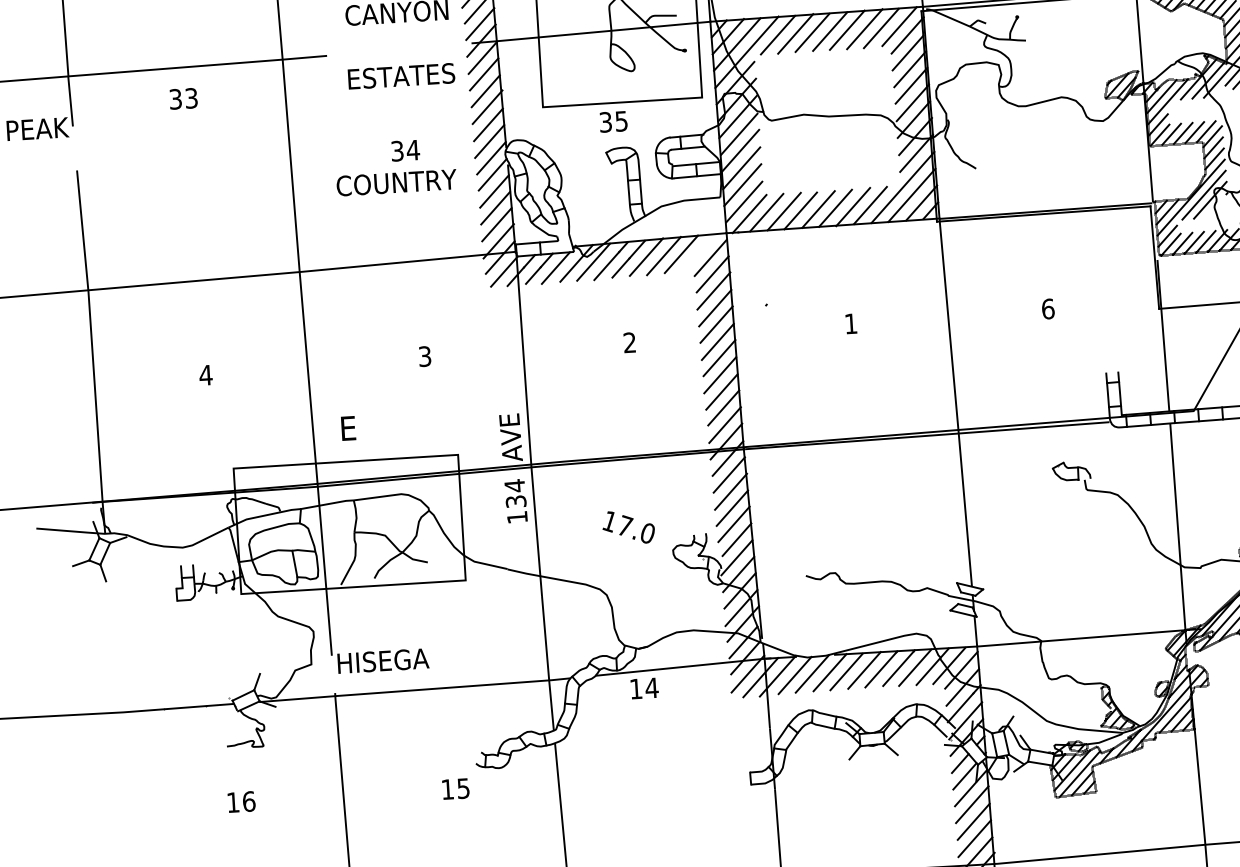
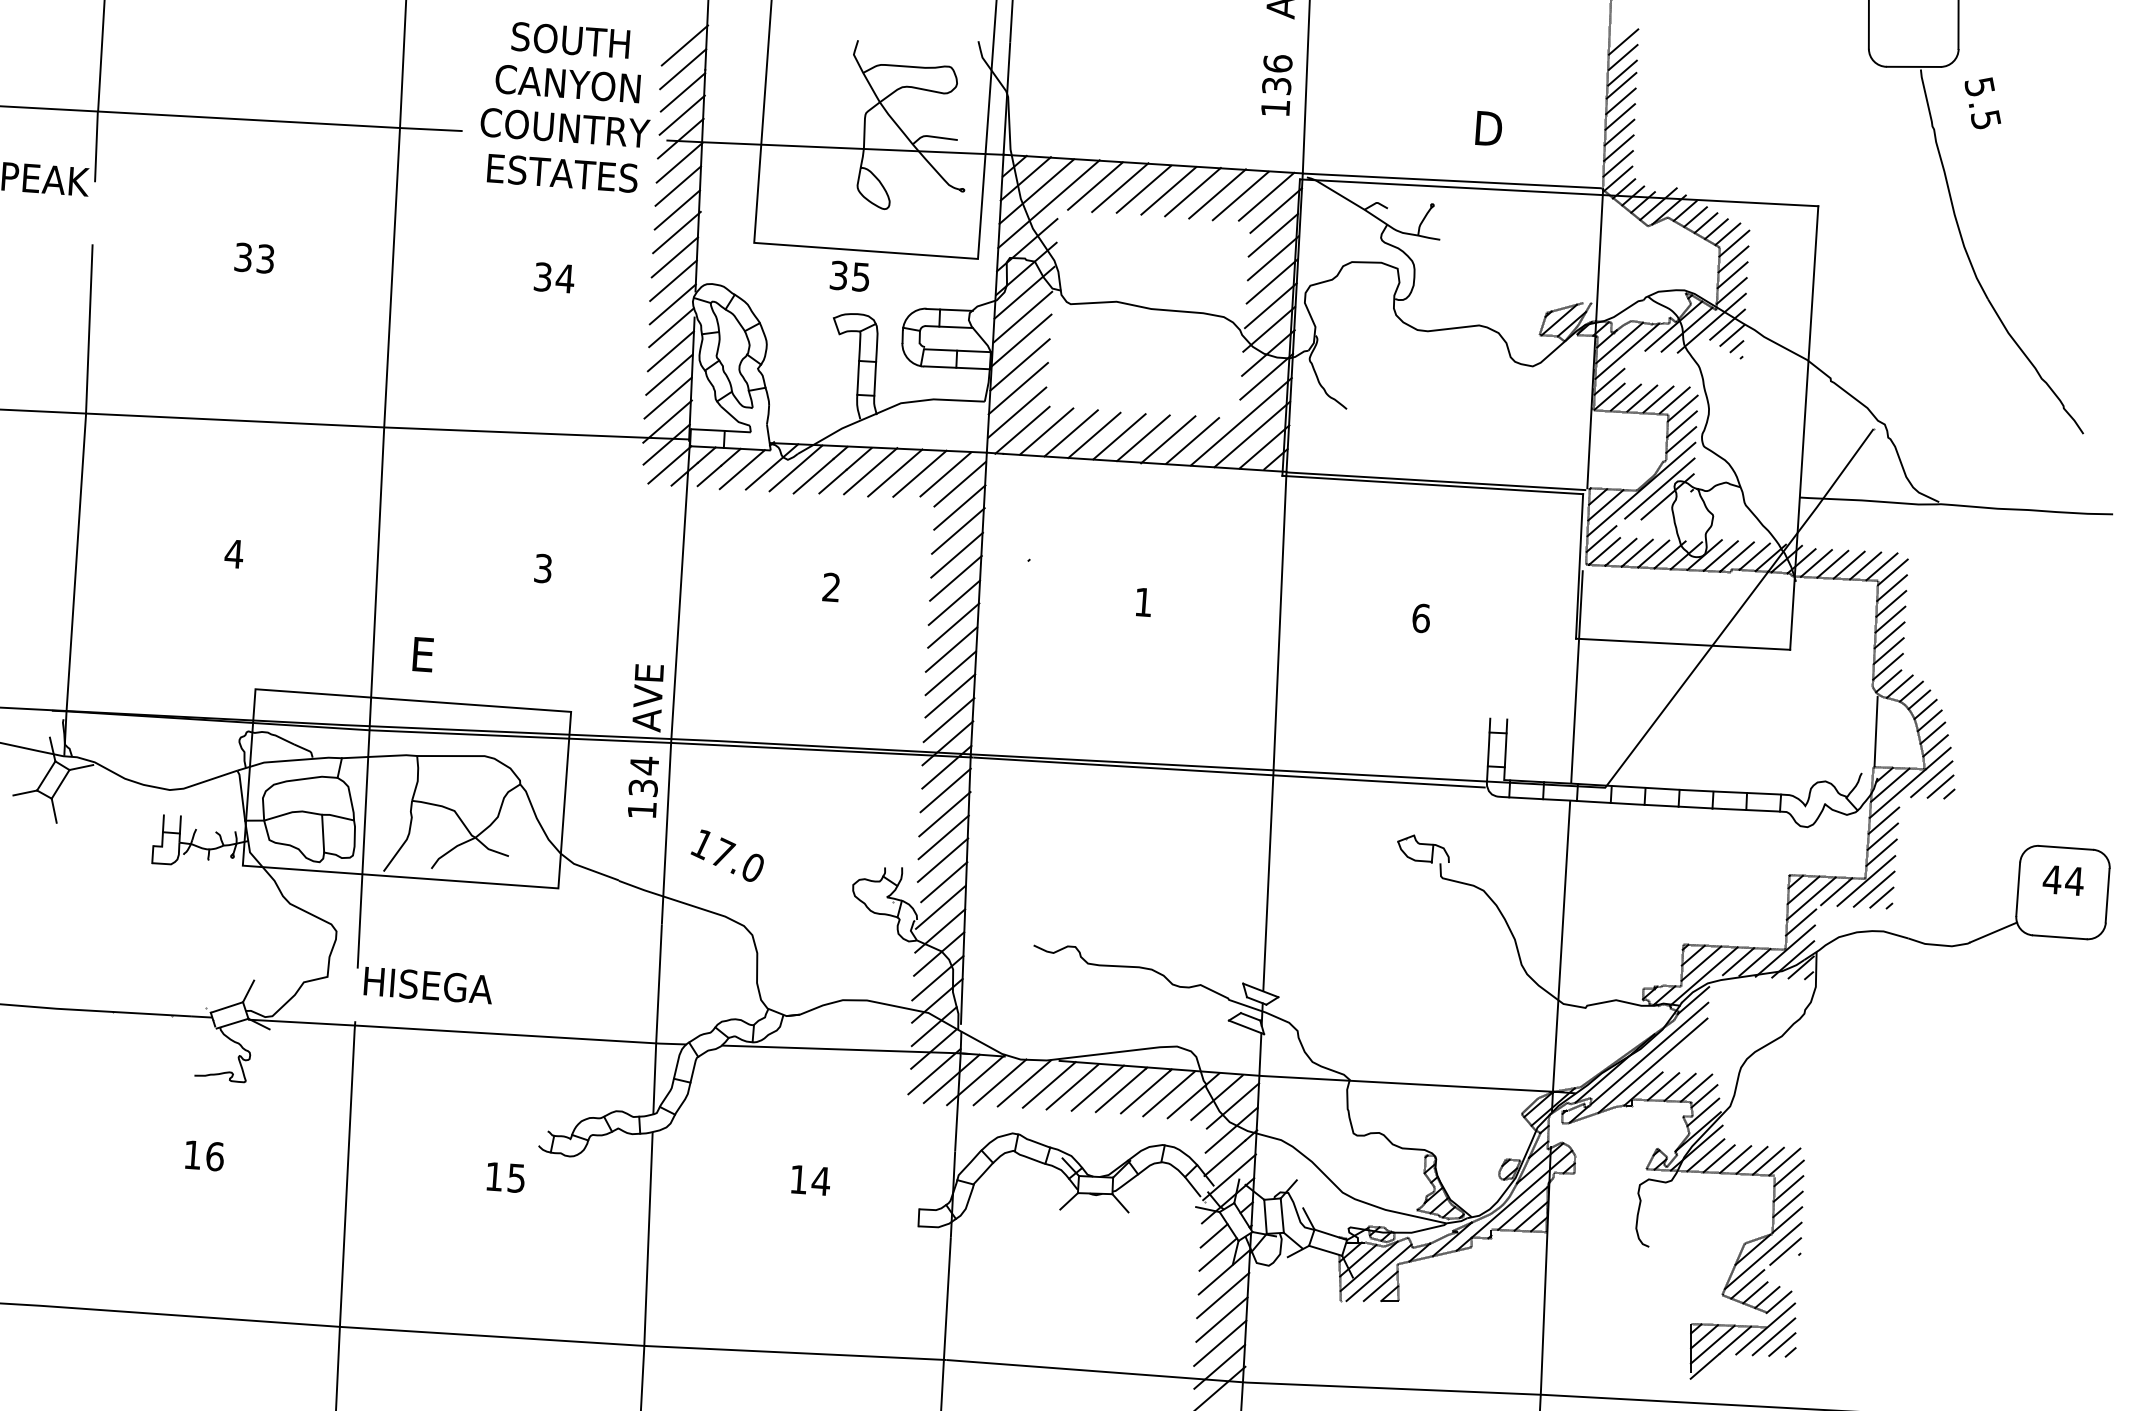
text: (182, 98) -> (253, 257), moved
text: (396, 182) -> (565, 127), moved
line: (699, 252) -> (945, 474), added
text: (627, 527) -> (726, 855), moved
text: (644, 688) -> (810, 1180), moved

